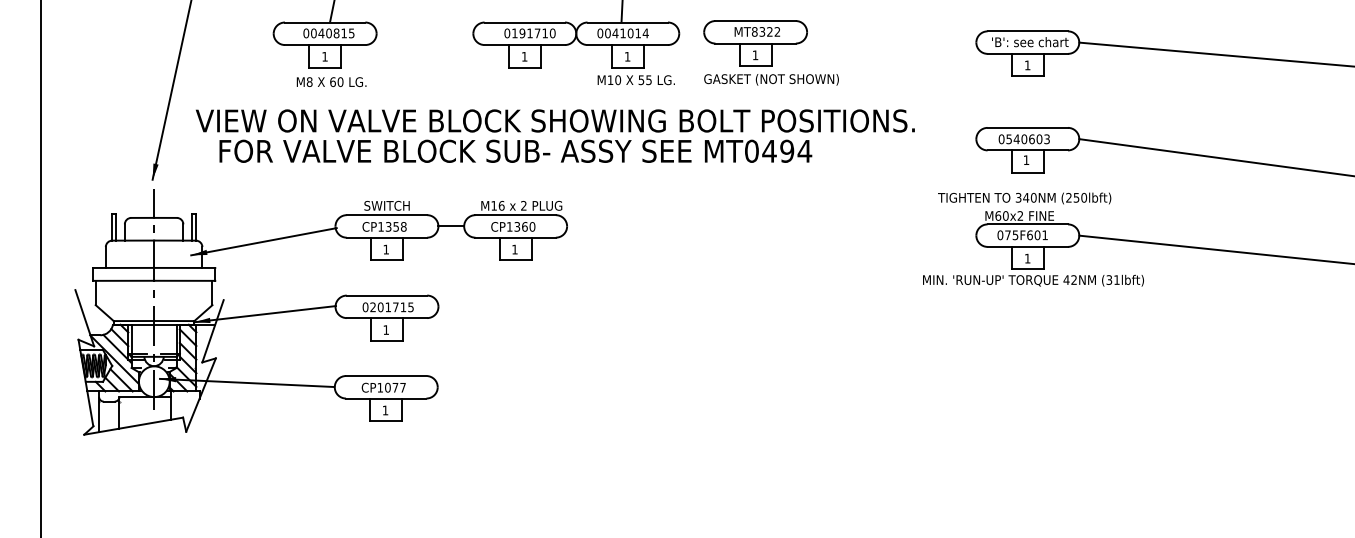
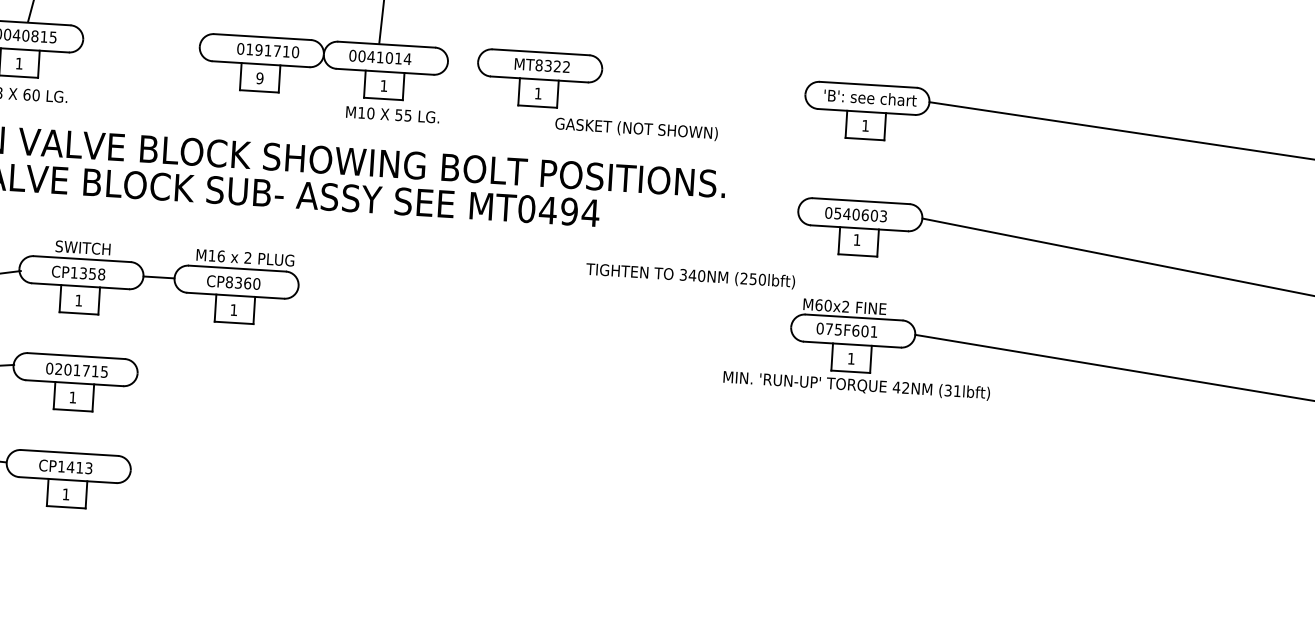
text: (524, 56) -> (259, 78), 1 -> 9
text: (771, 79) -> (636, 128), moved
text: (1024, 198) -> (690, 276), moved
text: (509, 226) -> (229, 281), CP1360 -> CP8360
text: (394, 387) -> (78, 467), CP1077 -> CP1413

